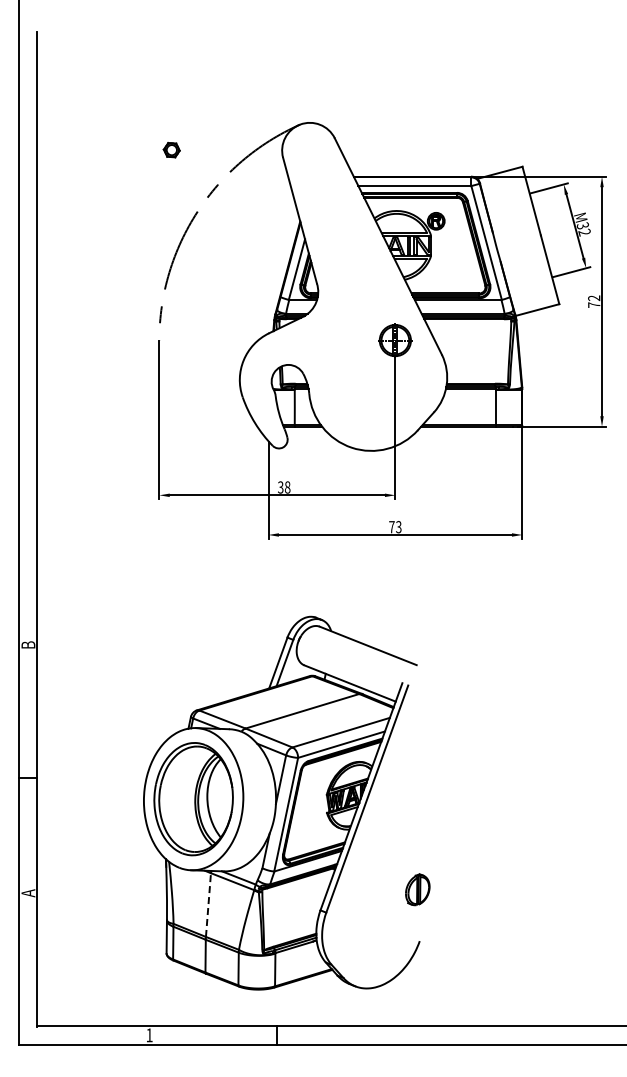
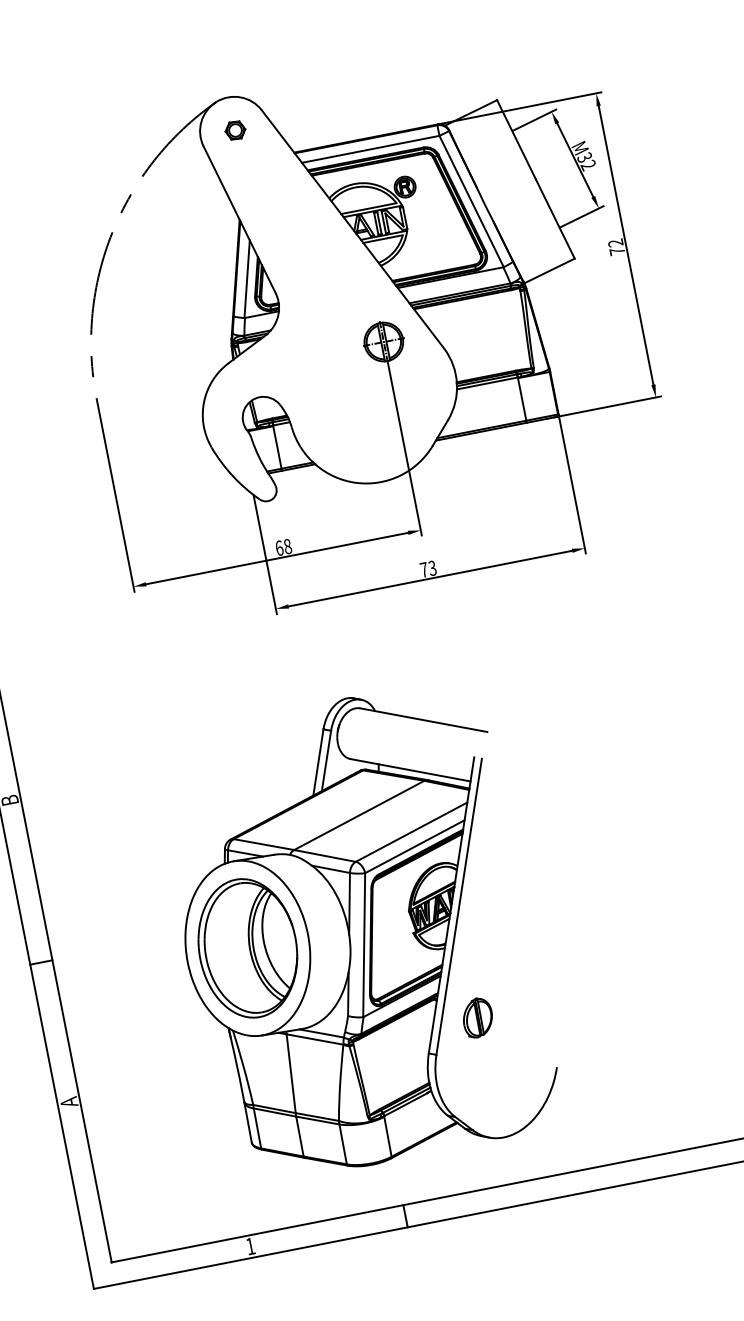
part: (171, 150) -> (235, 130), moved
text: (280, 487) -> (279, 548), 38 -> 68
part: (417, 889) -> (477, 1017), moved
line: (208, 905) -> (291, 1074), dashed -> solid

